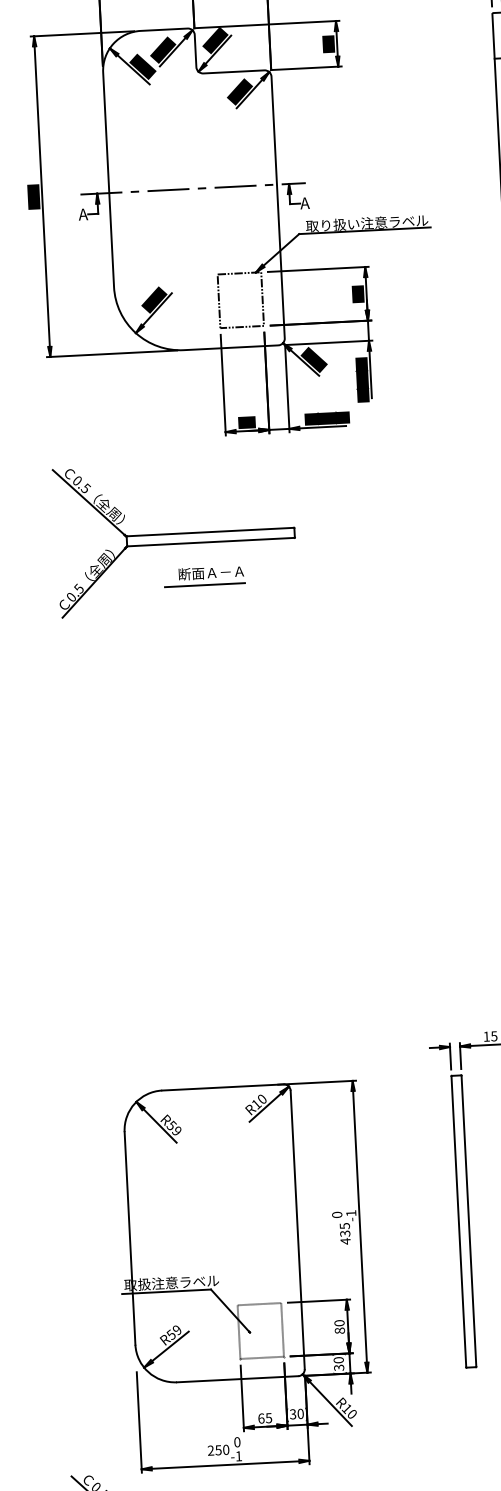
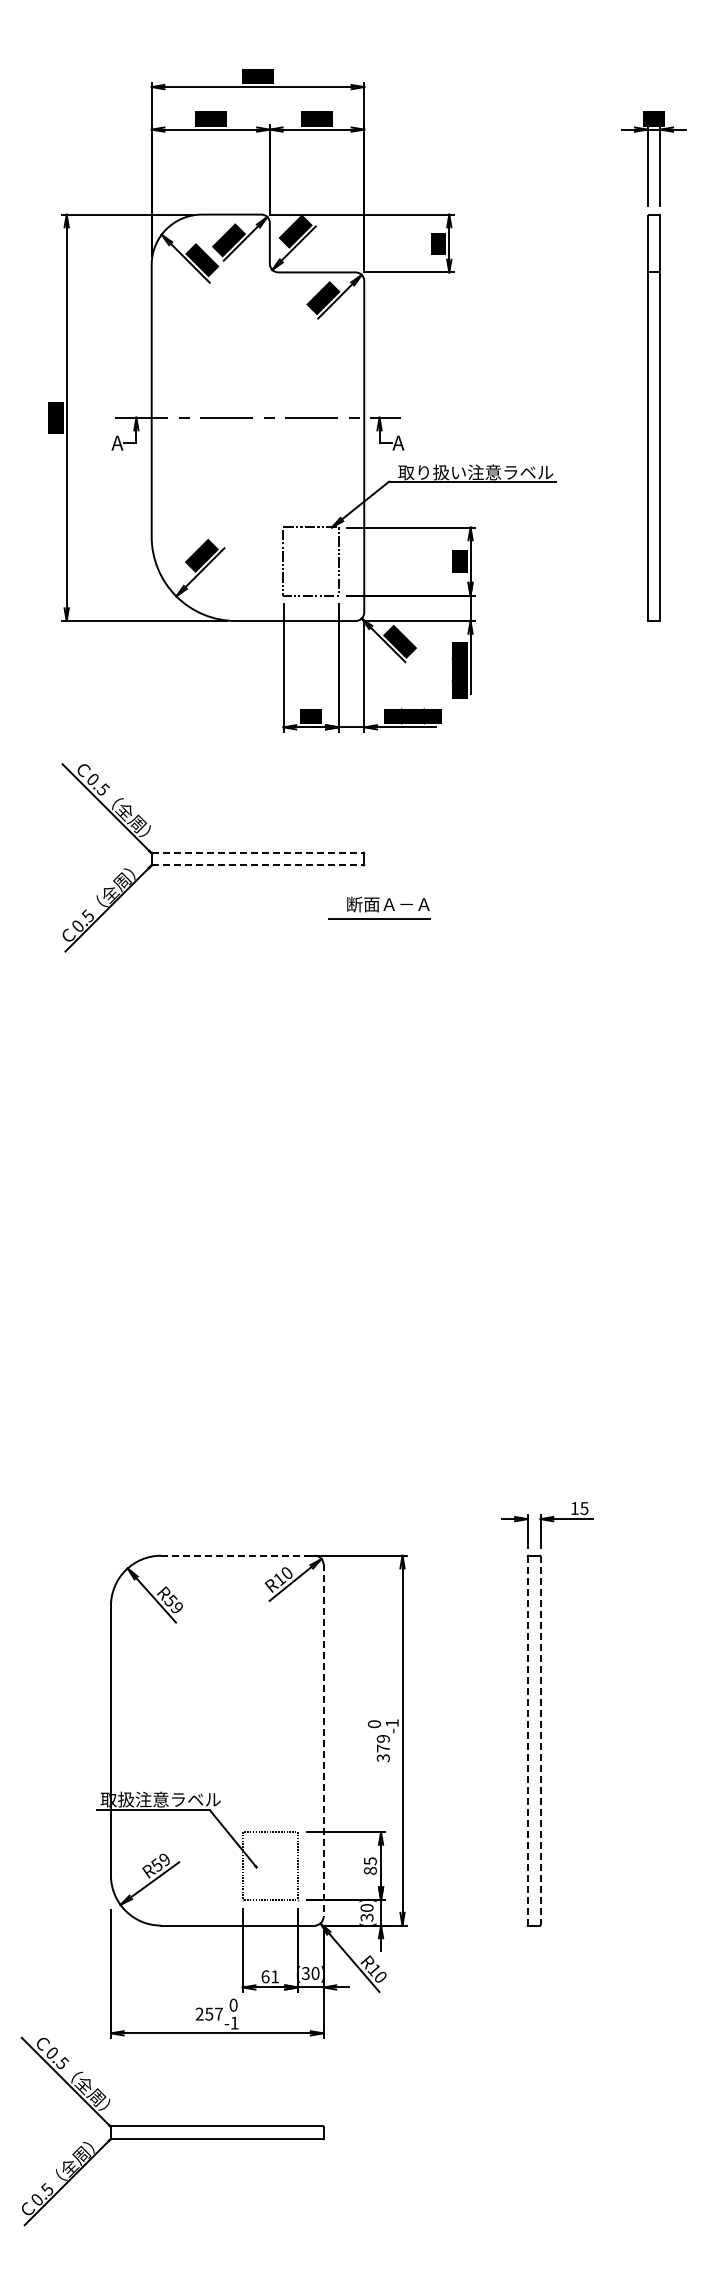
line: (210, 531) -> (257, 852), solid -> dashed
line: (210, 542) -> (257, 865), solid -> dashed
part: (204, 575) -> (379, 907), moved
line: (223, 1087) -> (238, 1555), solid -> dashed
line: (458, 1221) -> (527, 1740), solid -> dashed
line: (468, 1221) -> (540, 1740), solid -> dashed
line: (297, 1230) -> (323, 1741), solid -> dashed
text: (344, 1233) -> (382, 1748), 435 -> 379
text: (338, 1323) -> (369, 1861), 80 -> 85
text: (268, 1417) -> (274, 1976), 65 -> 61
text: (225, 1449) -> (218, 2013), 250 -> 257

